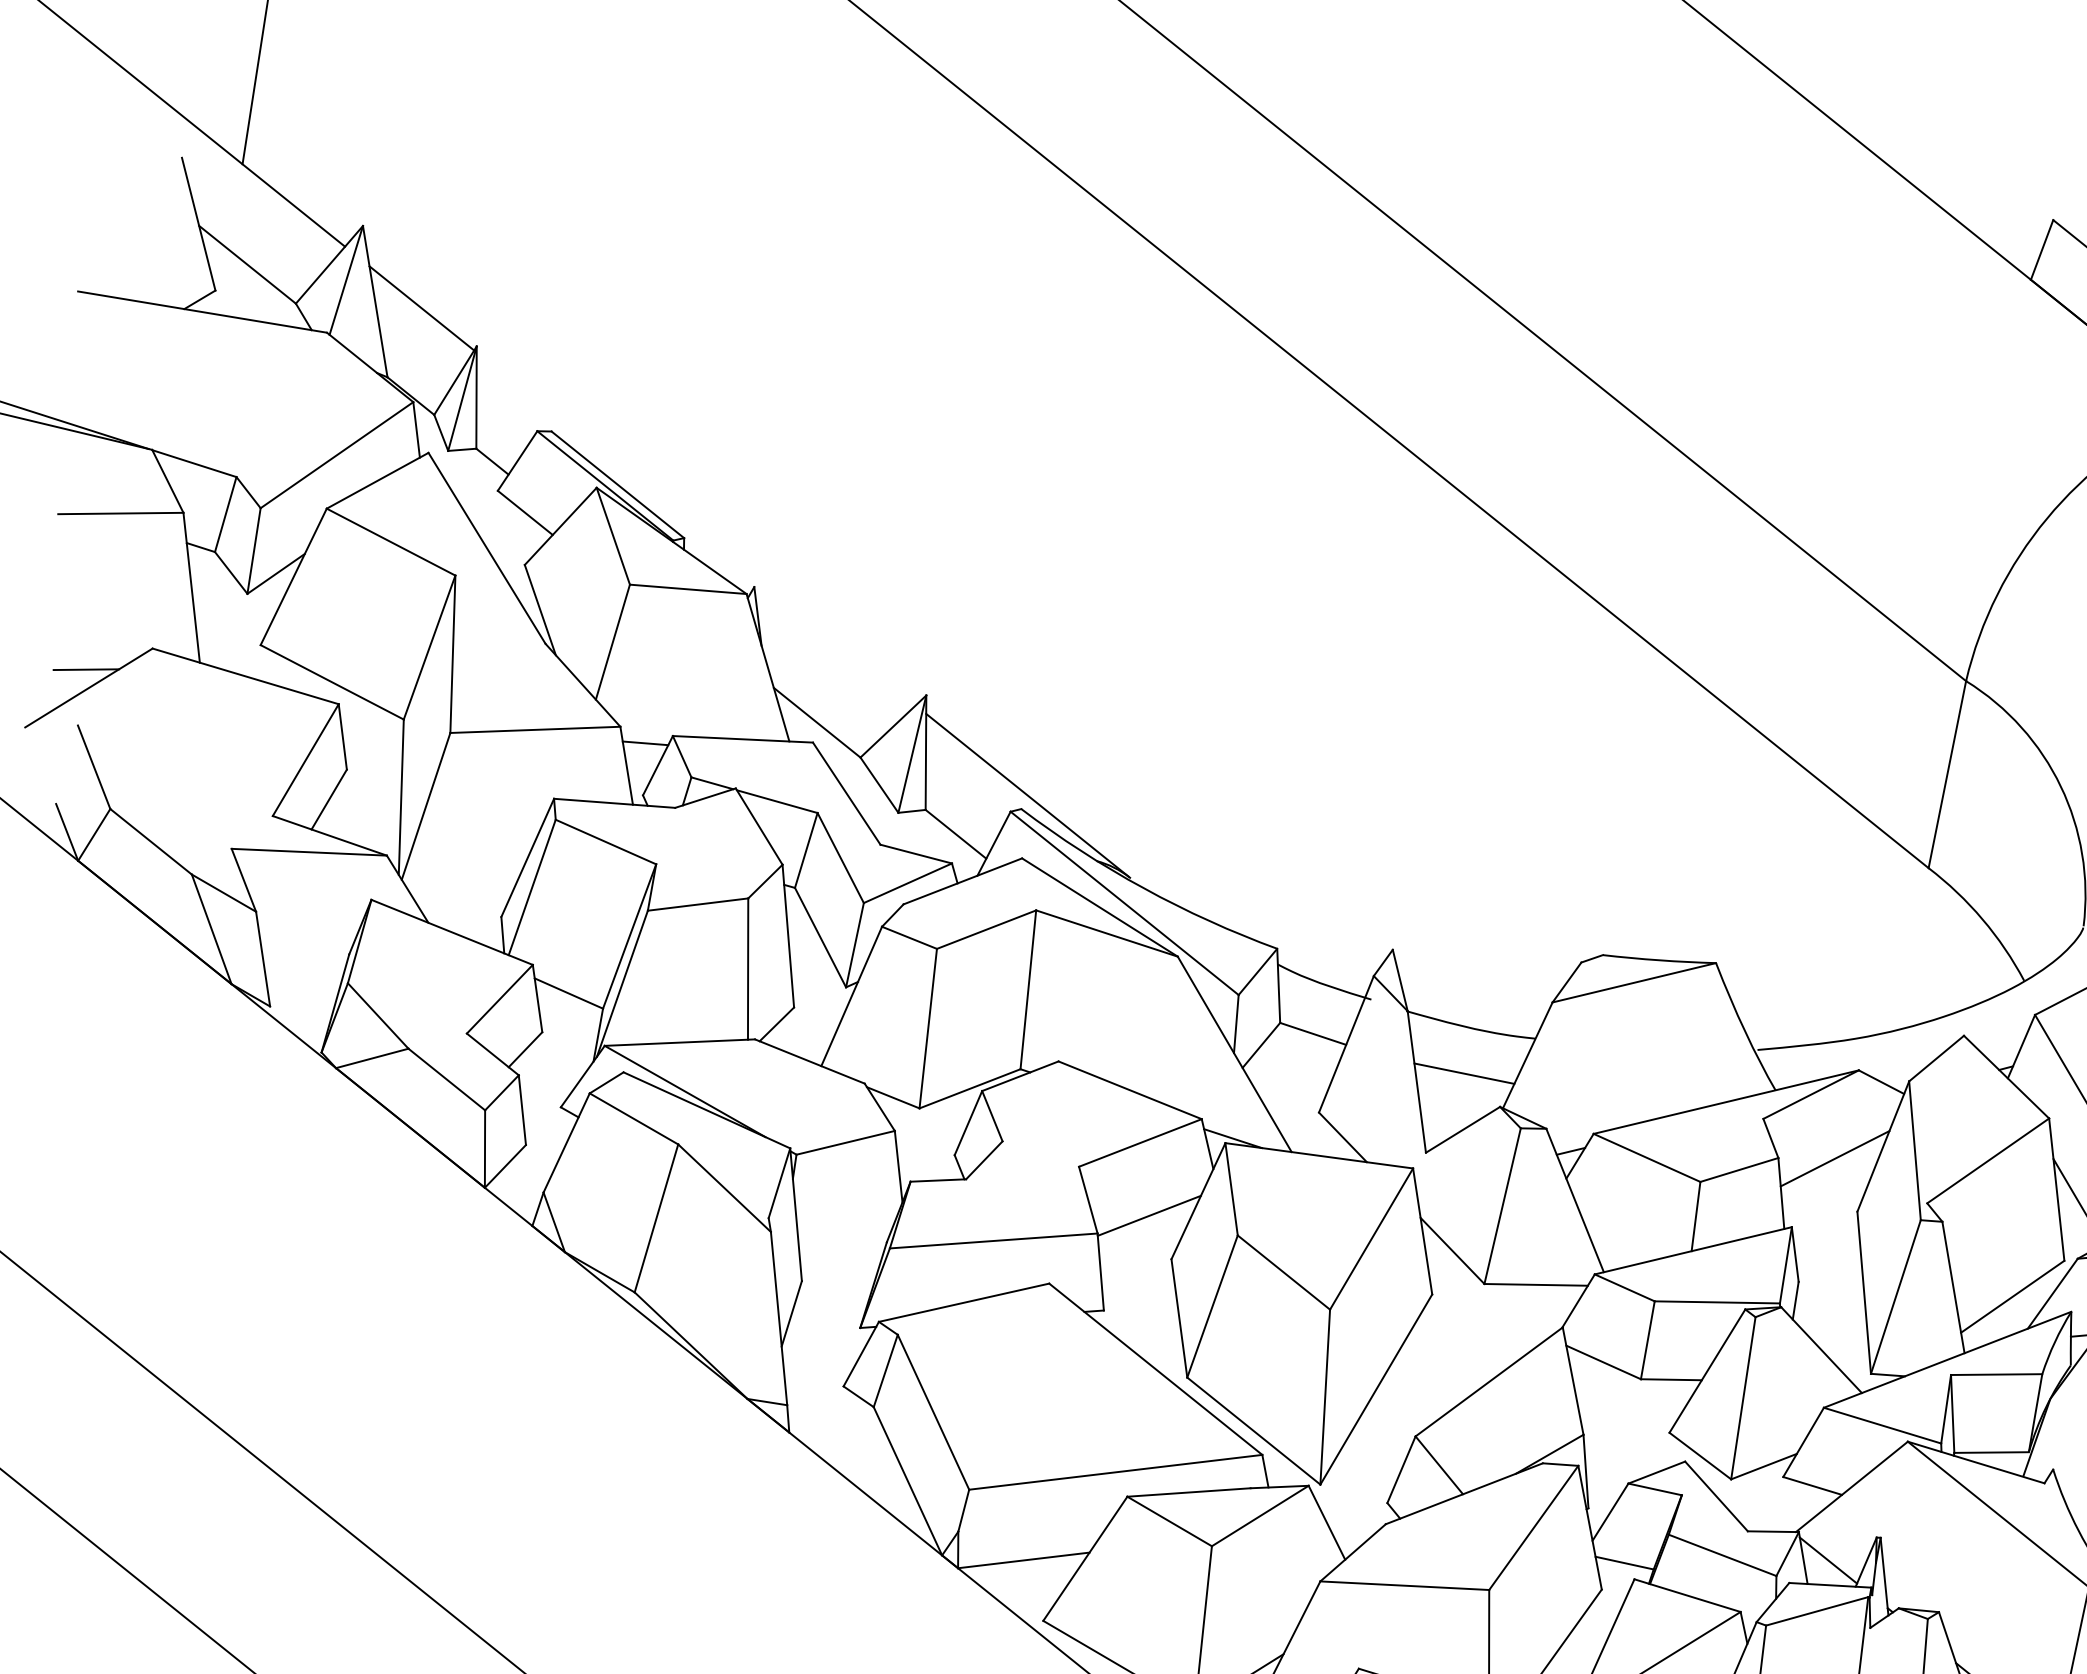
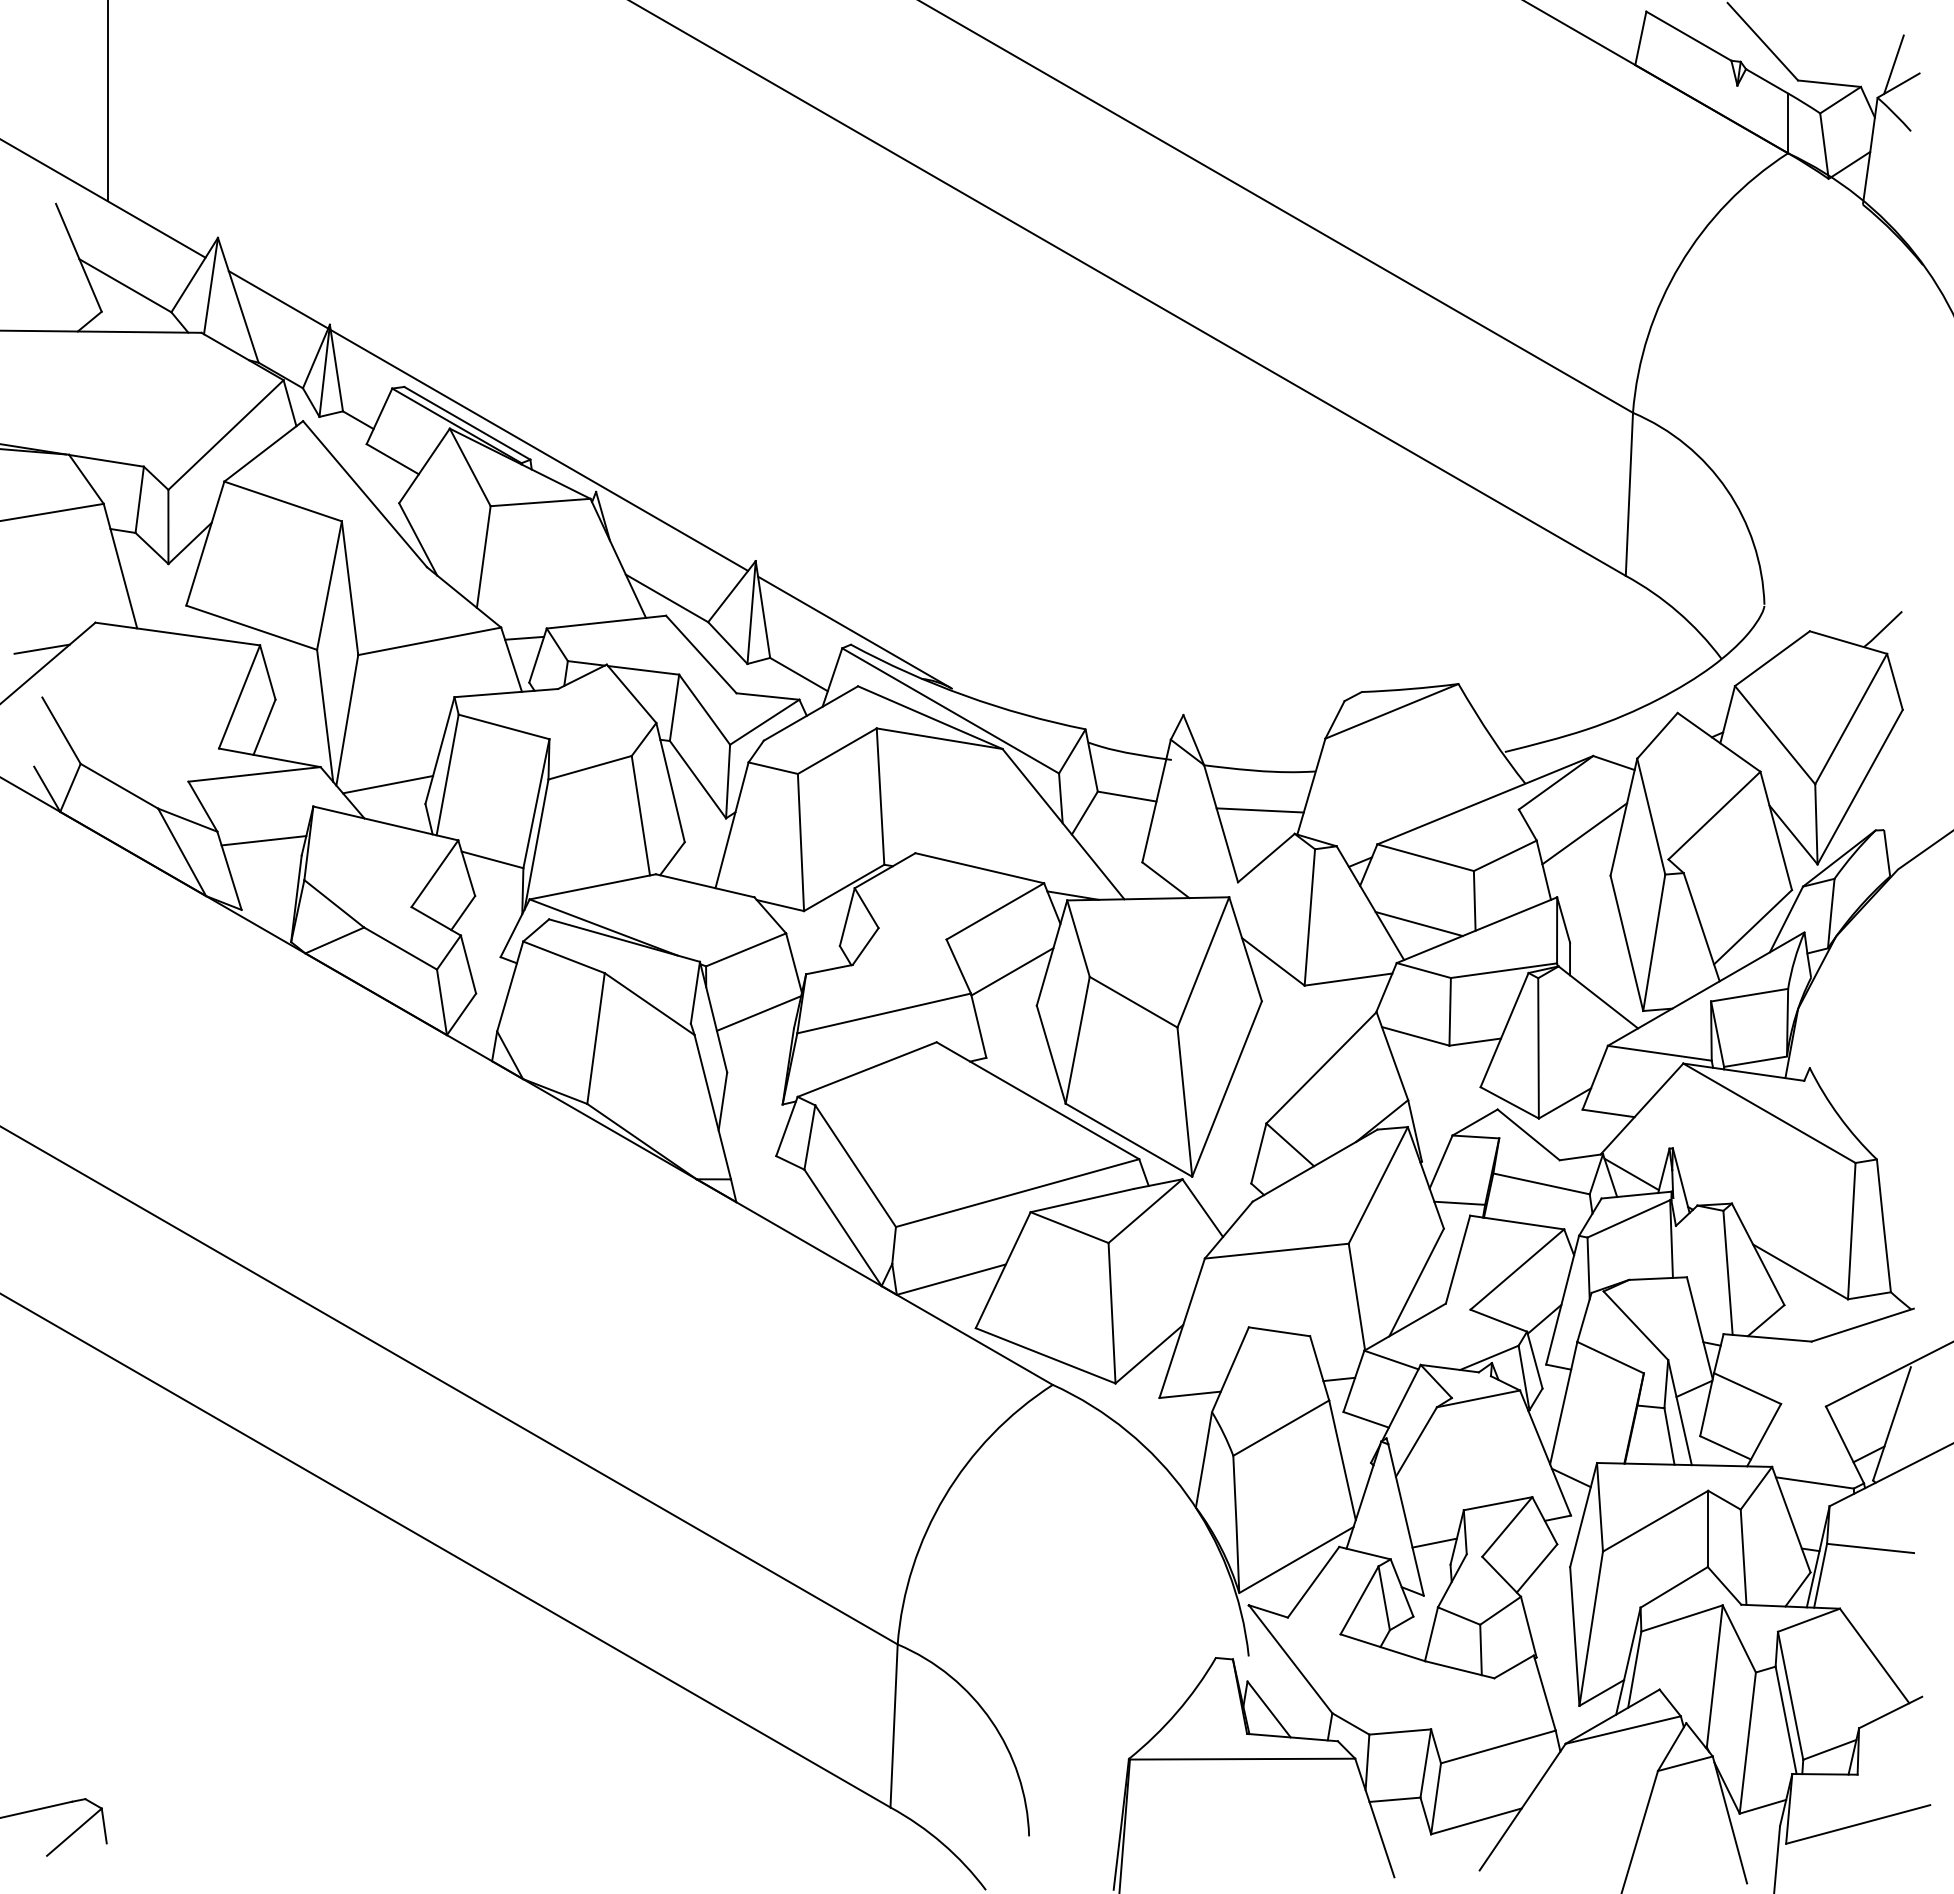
line: (696, 527) -> (539, 449), added
line: (462, 887) -> (388, 784), added
line: (307, 930) -> (263, 840), added
line: (848, 1218) -> (758, 1013), added
line: (1626, 1233) -> (1418, 924), added

